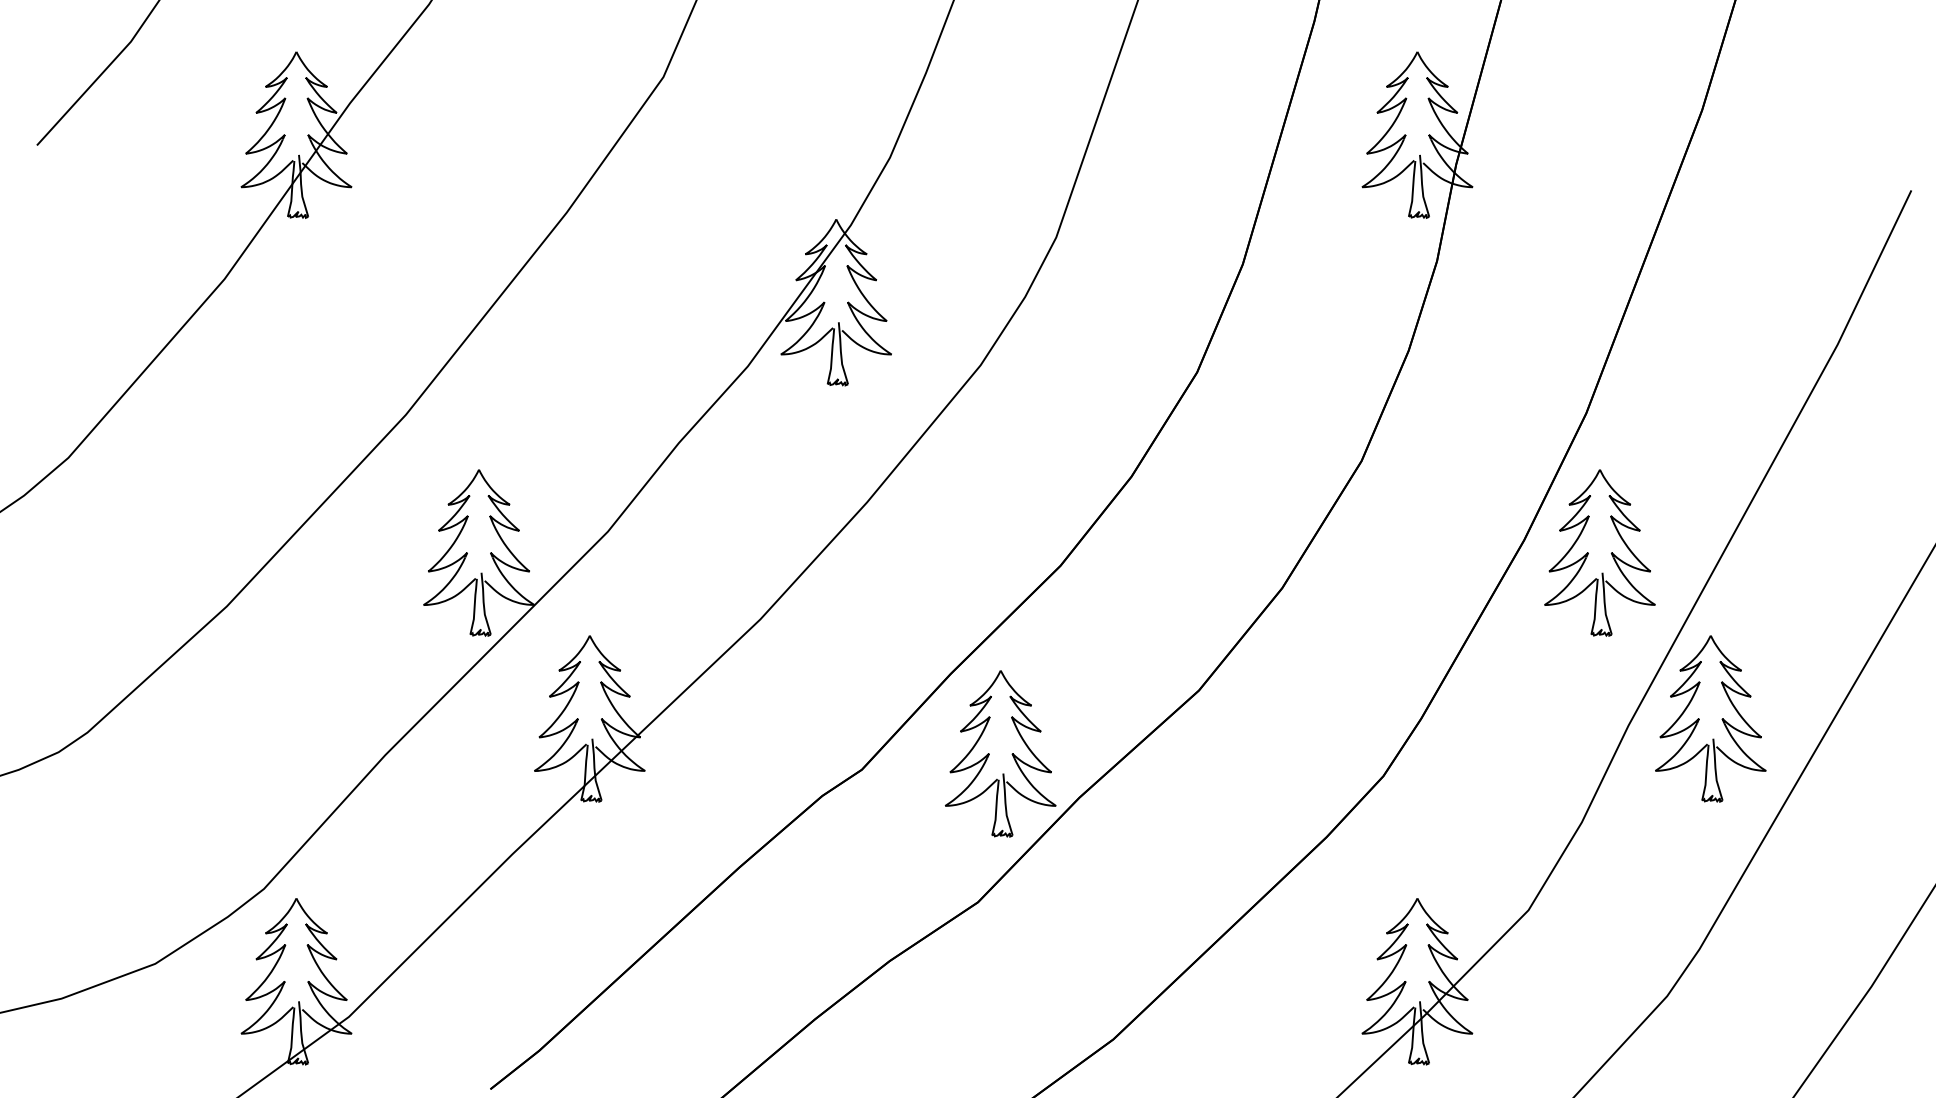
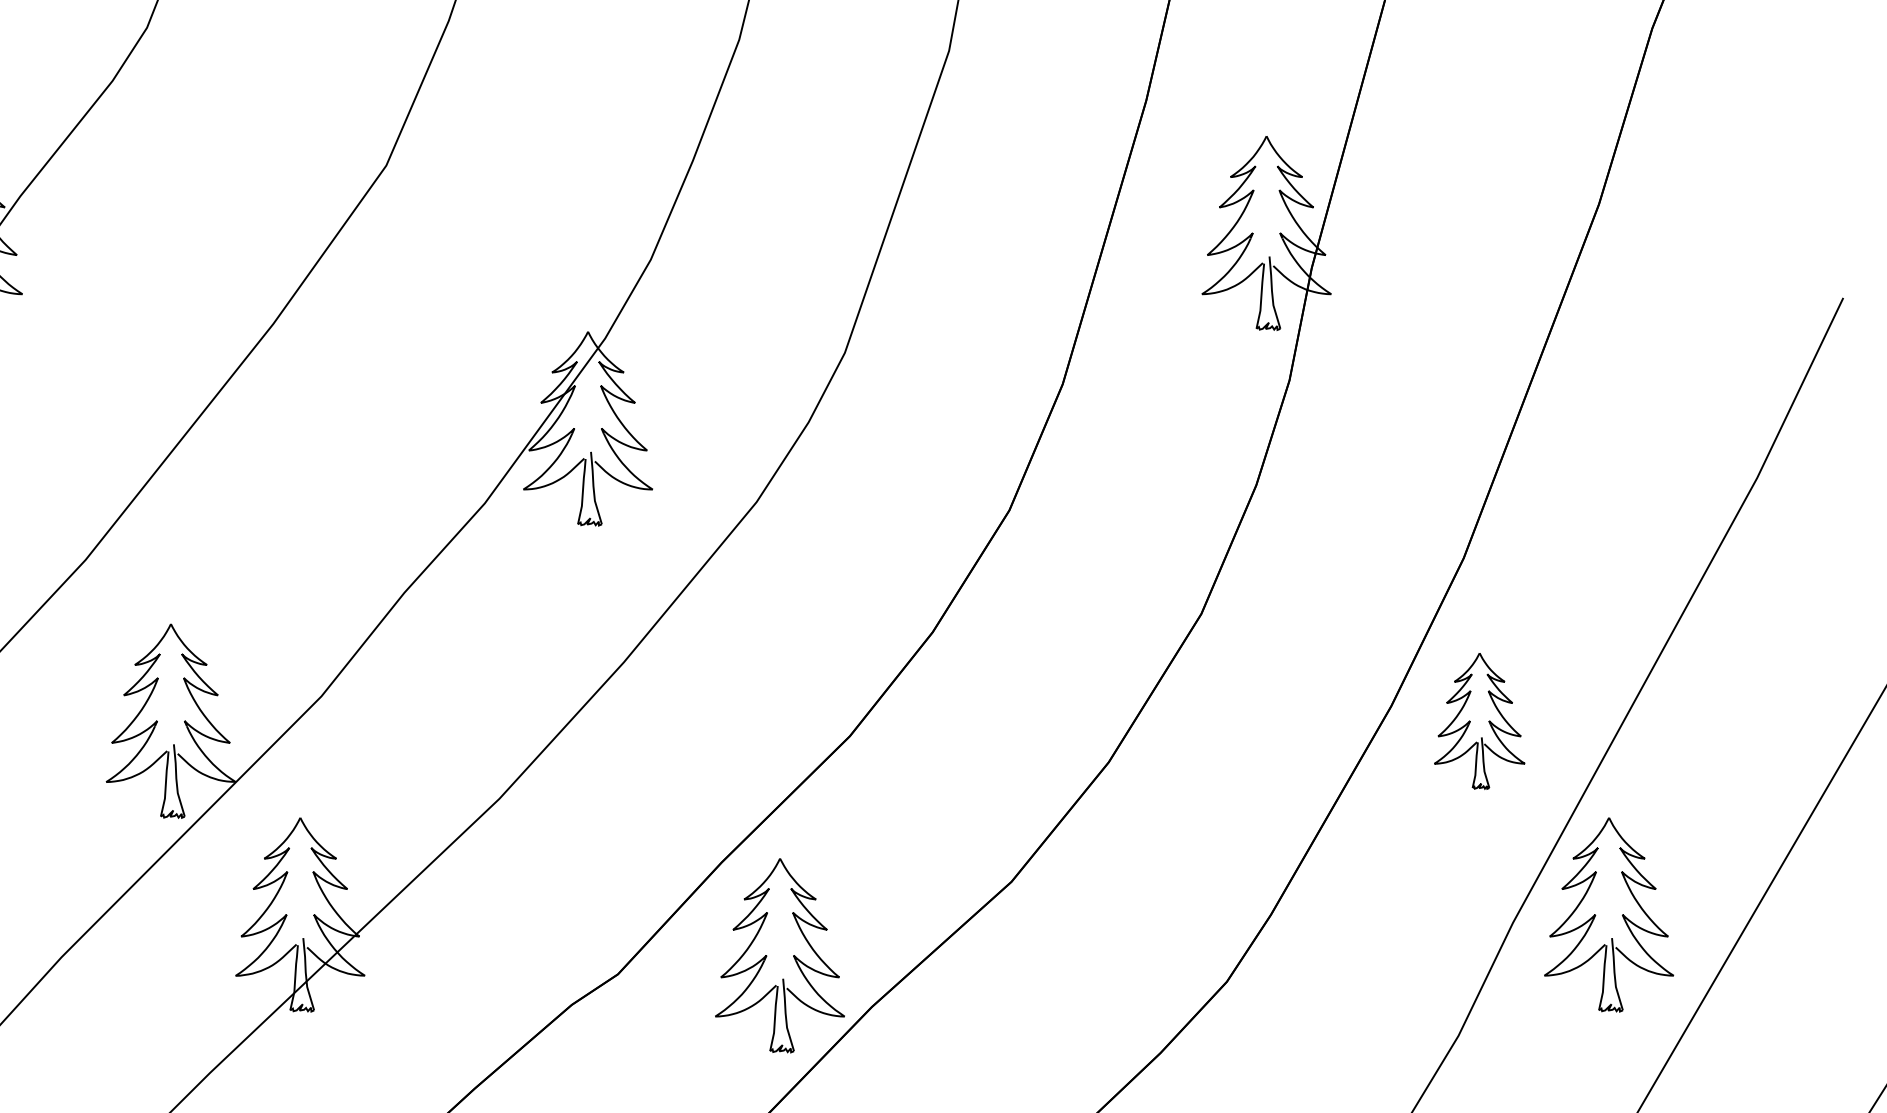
part: (1599, 552) -> (1479, 720), size x0.7

